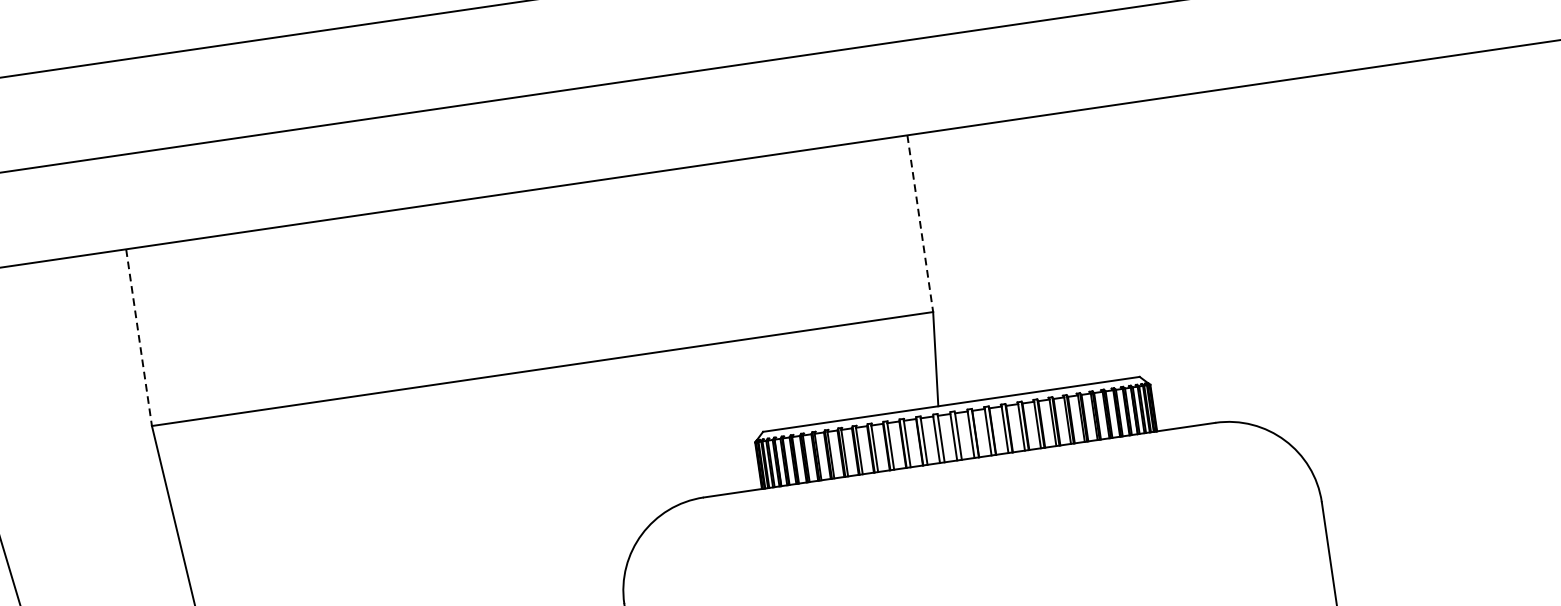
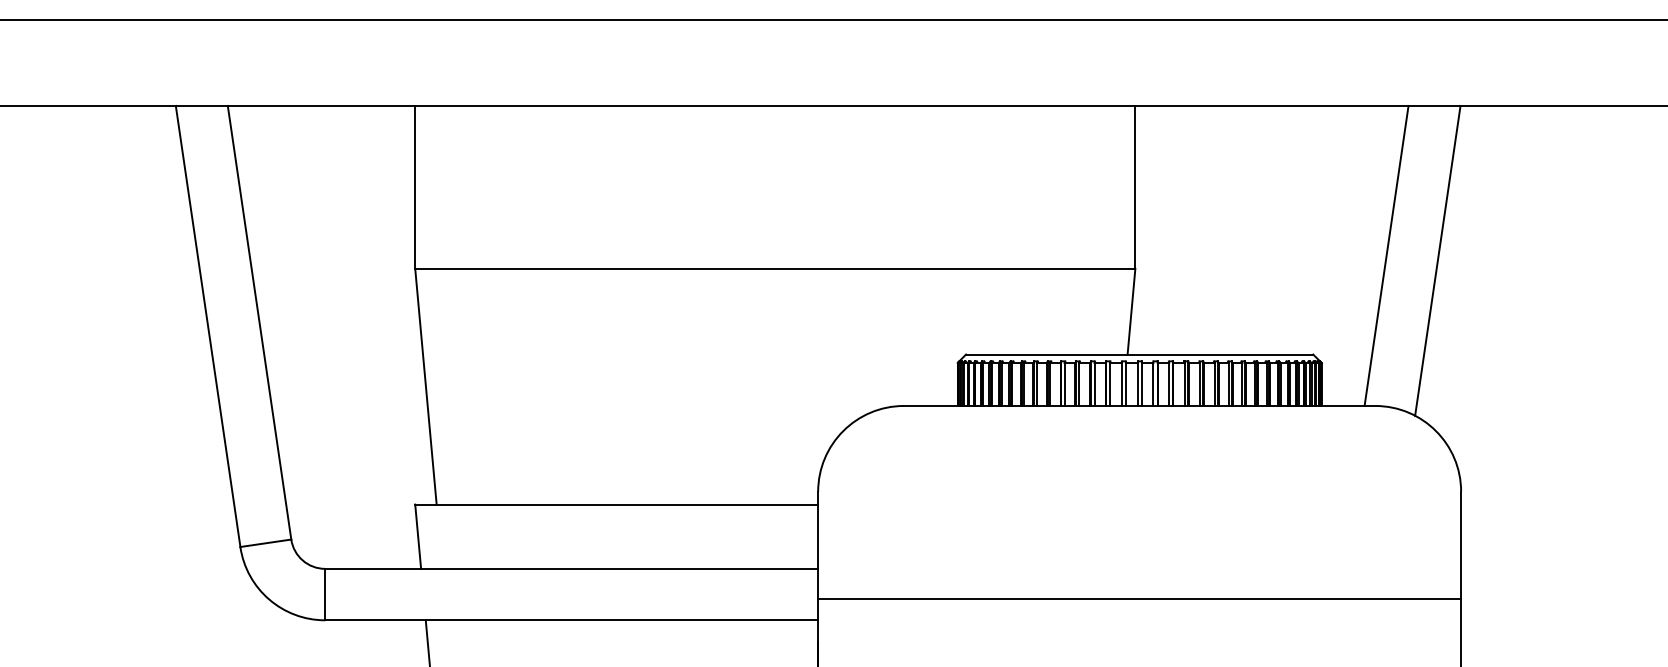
line: (920, 223) -> (1135, 187), dashed -> solid
line: (1259, 255) -> (1437, 260), added
line: (1203, 257) -> (1386, 255), added
line: (139, 337) -> (415, 187), dashed -> solid

